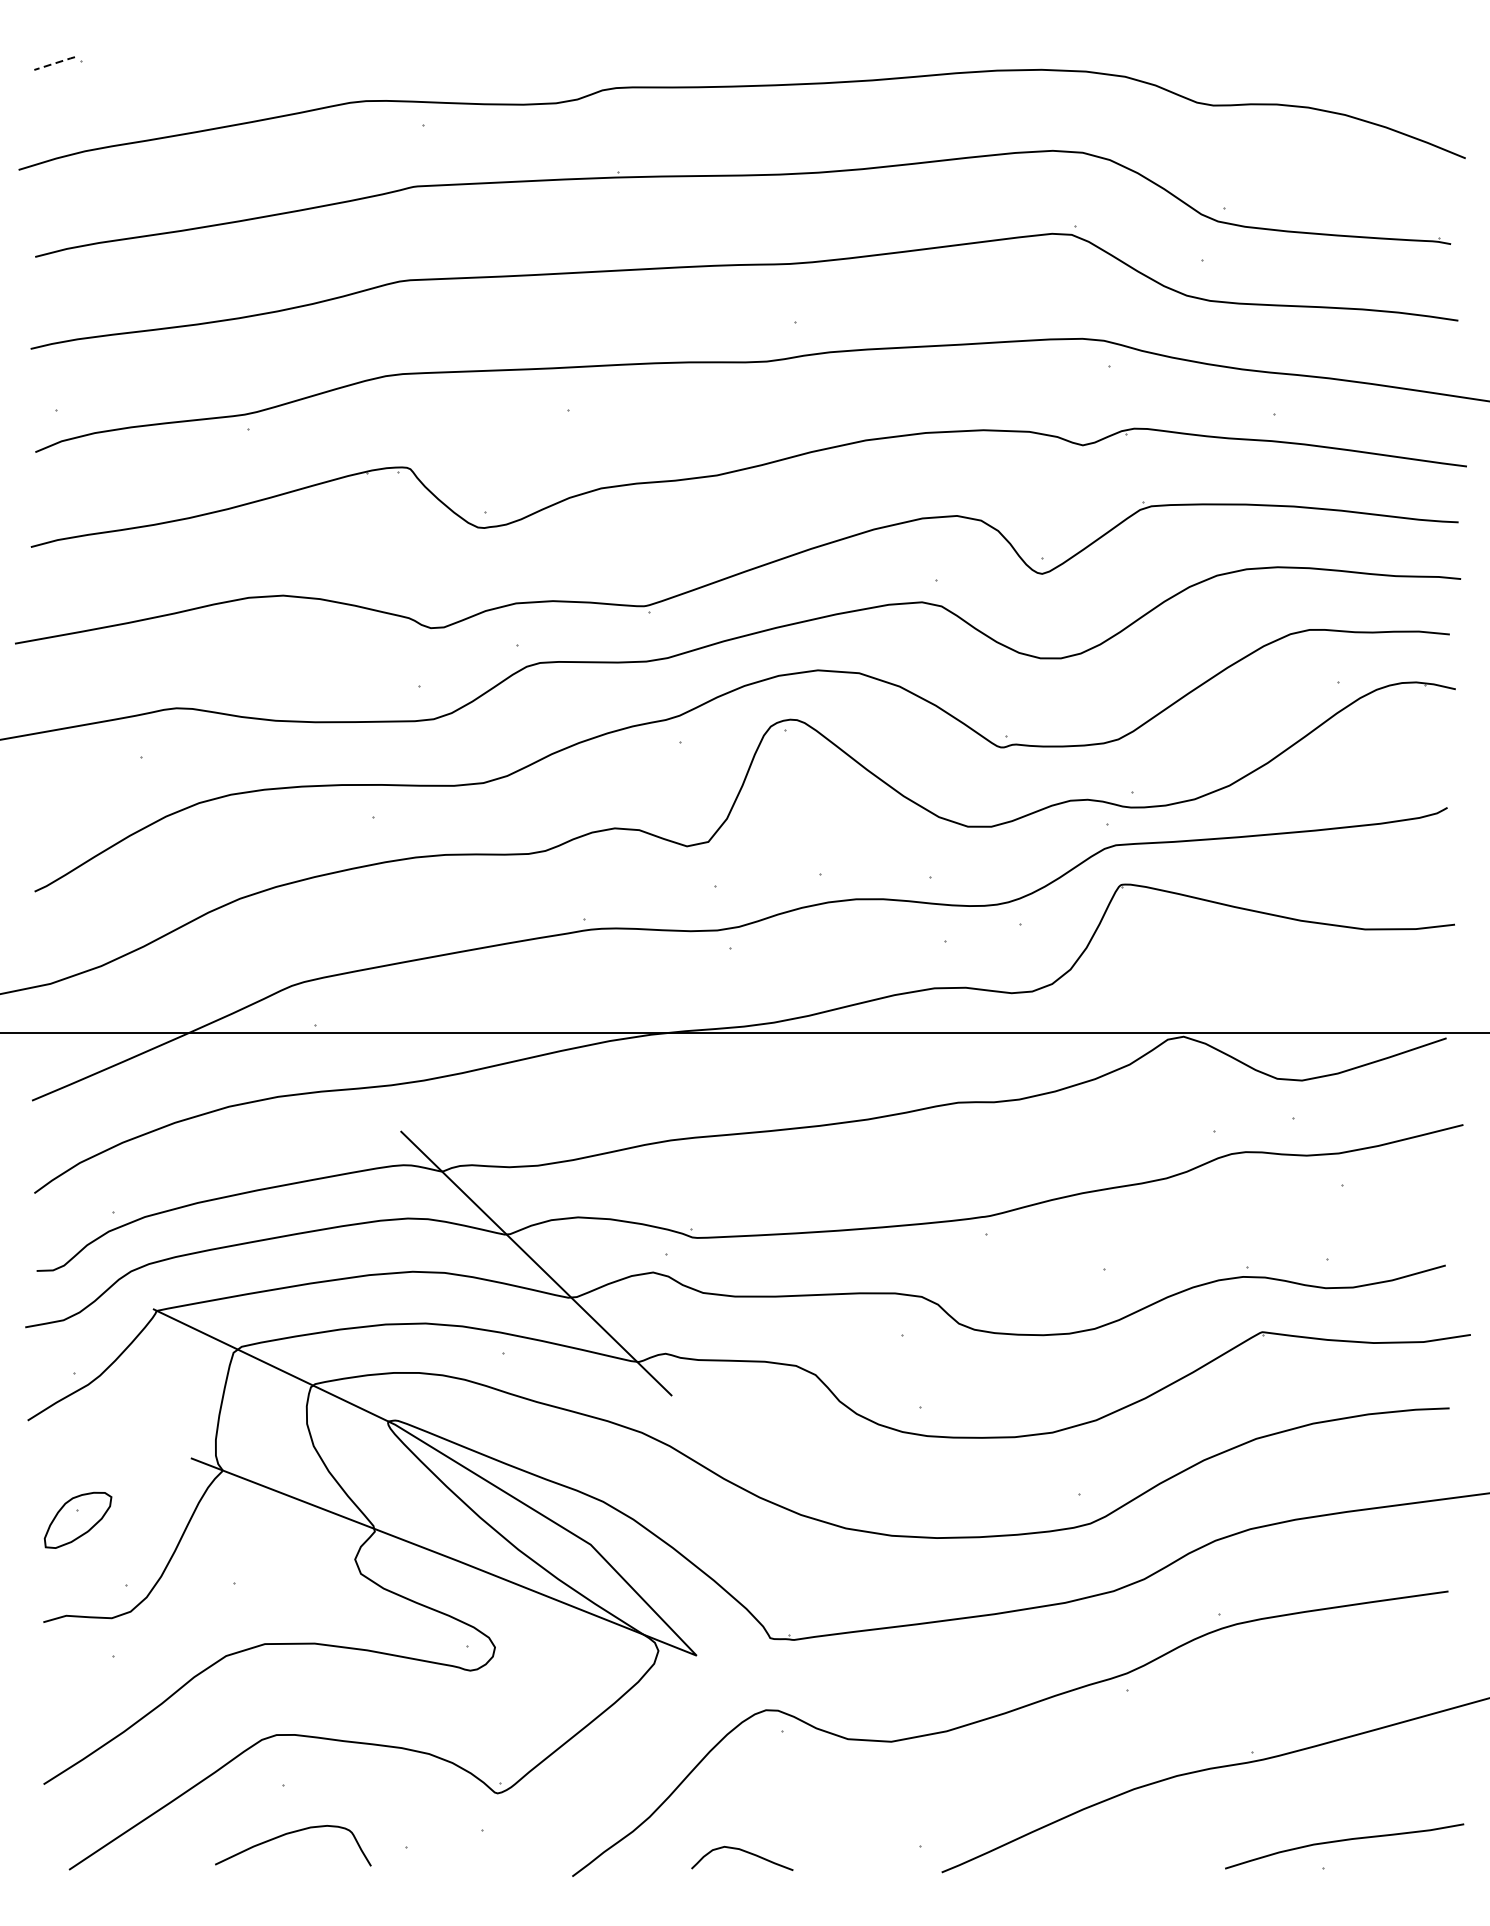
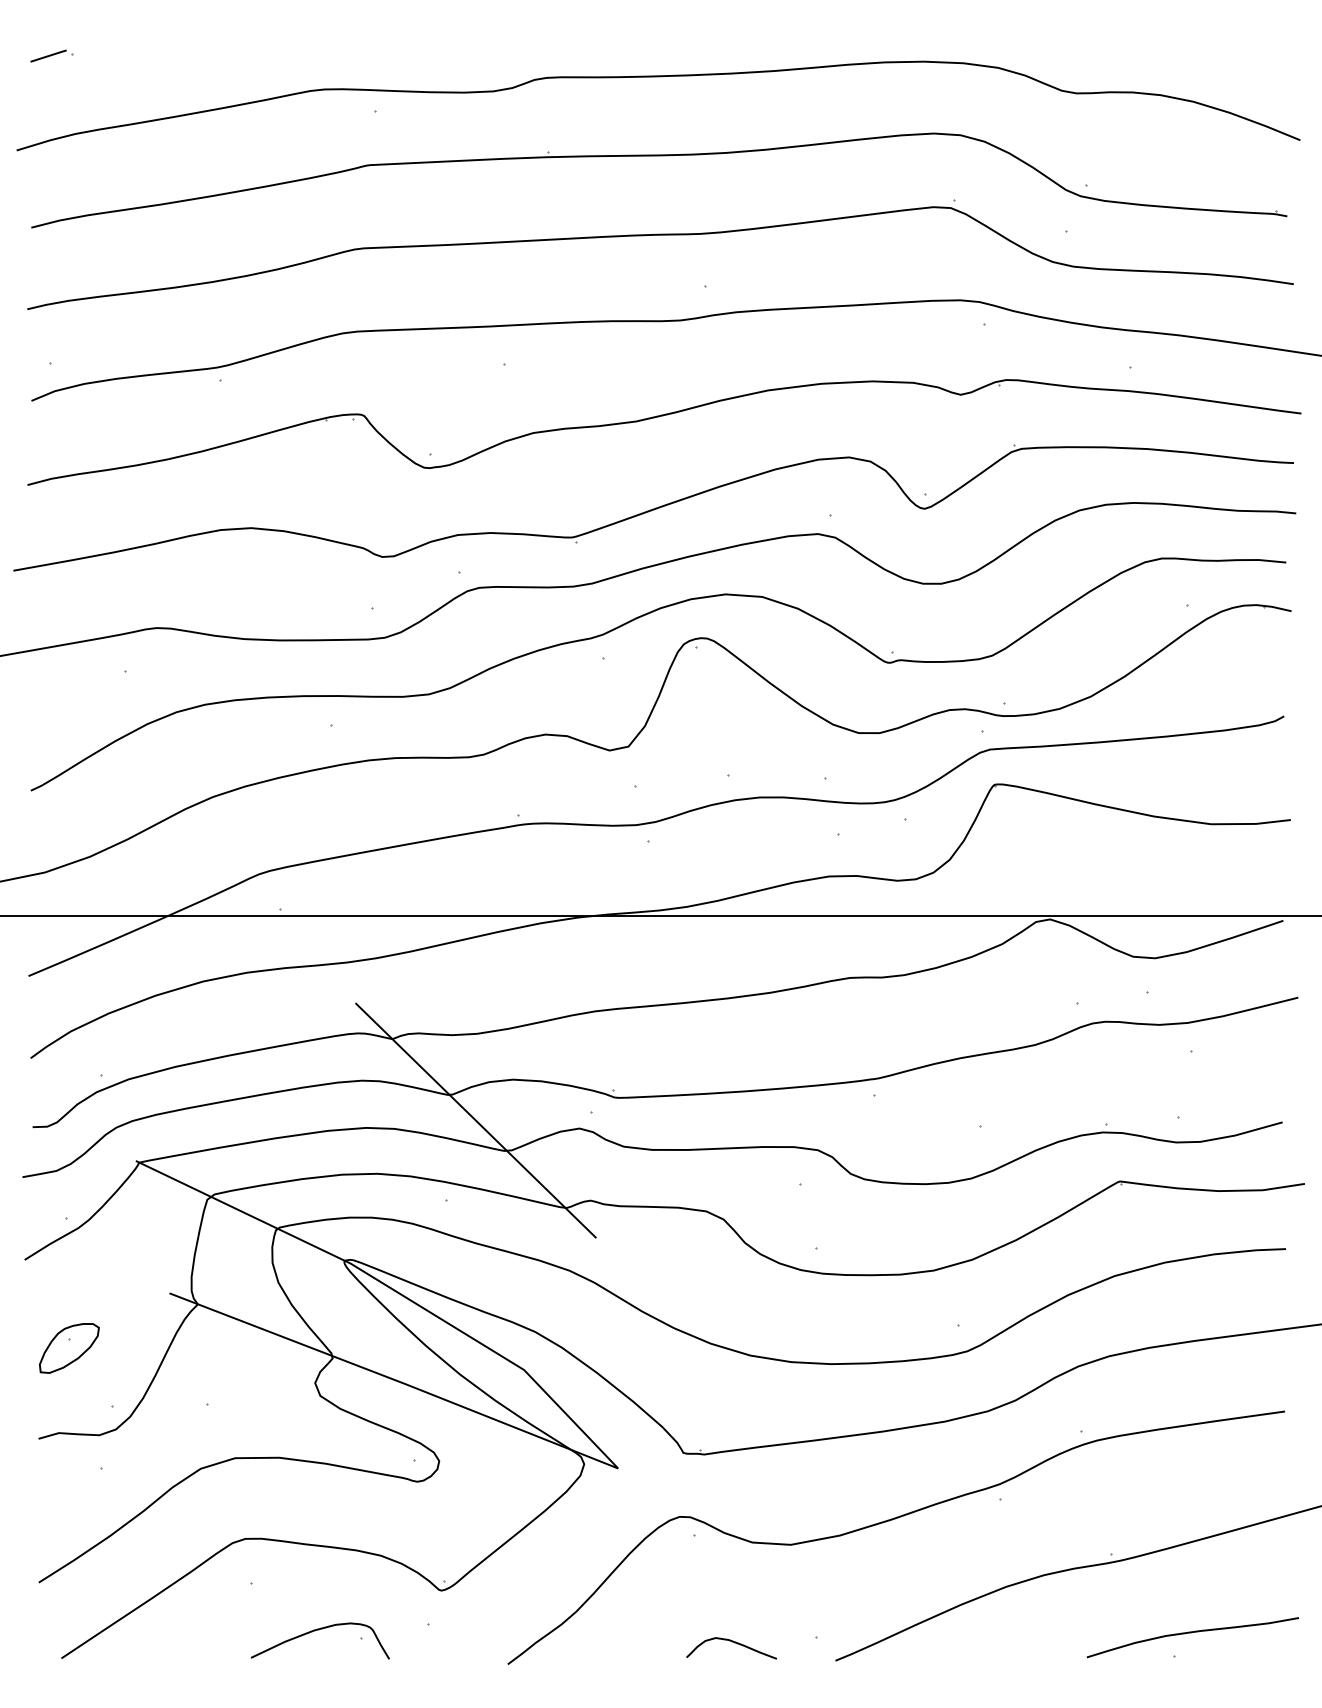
line: (55, 62) -> (49, 55), dashed -> solid
curve: (287, 1834) -> (315, 1631), moved
curve: (745, 1853) -> (734, 1643), moved

